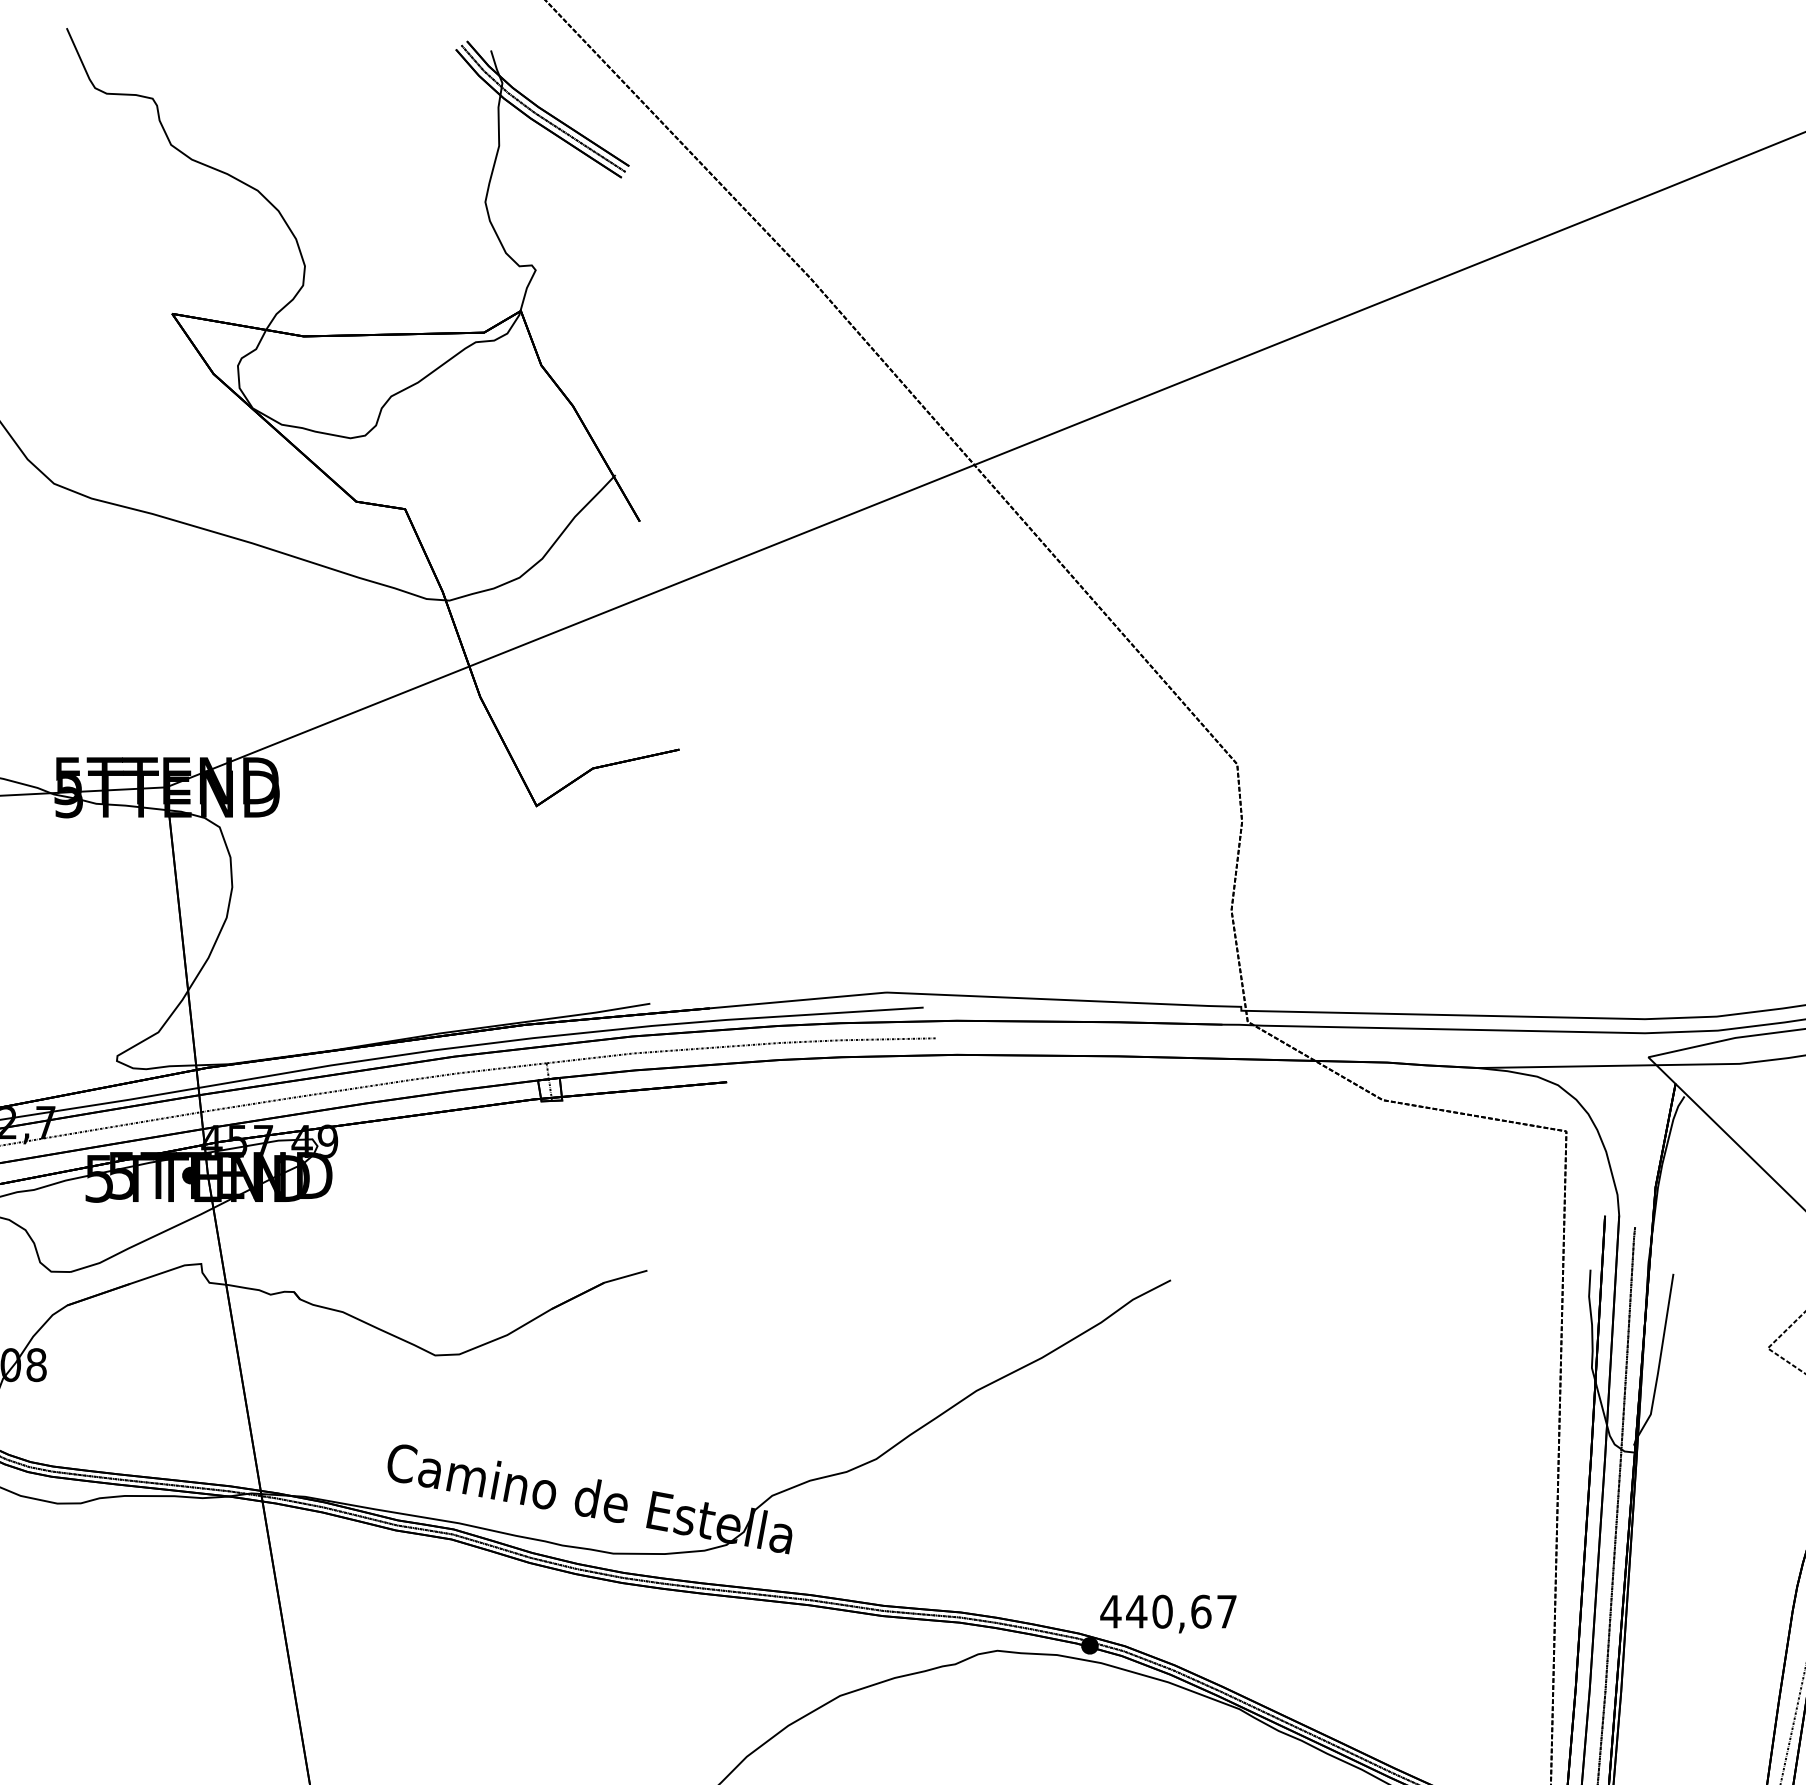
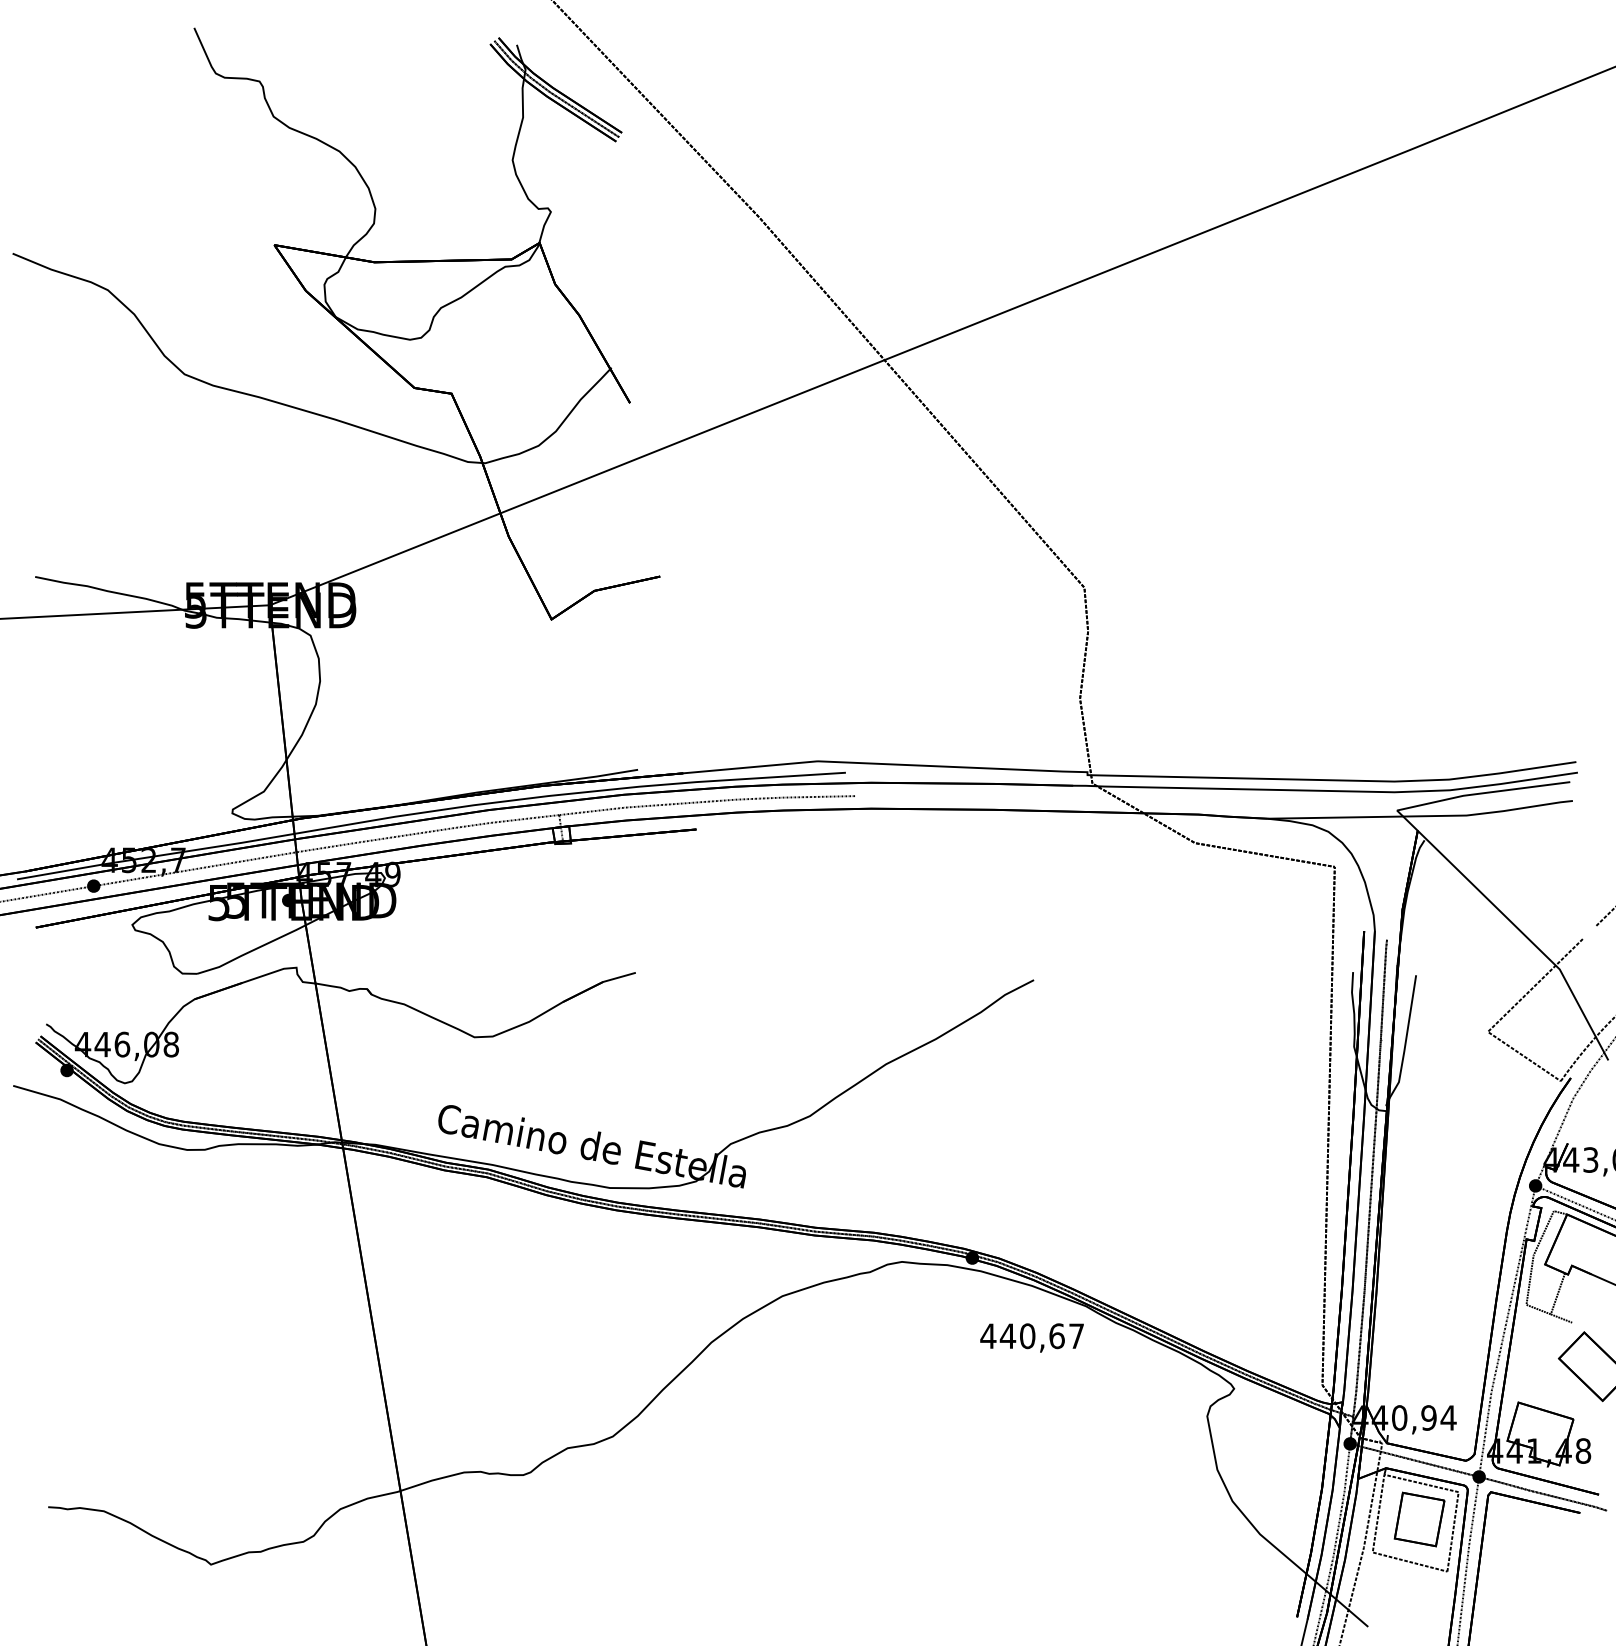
text: (1167, 1613) -> (1031, 1337), moved

